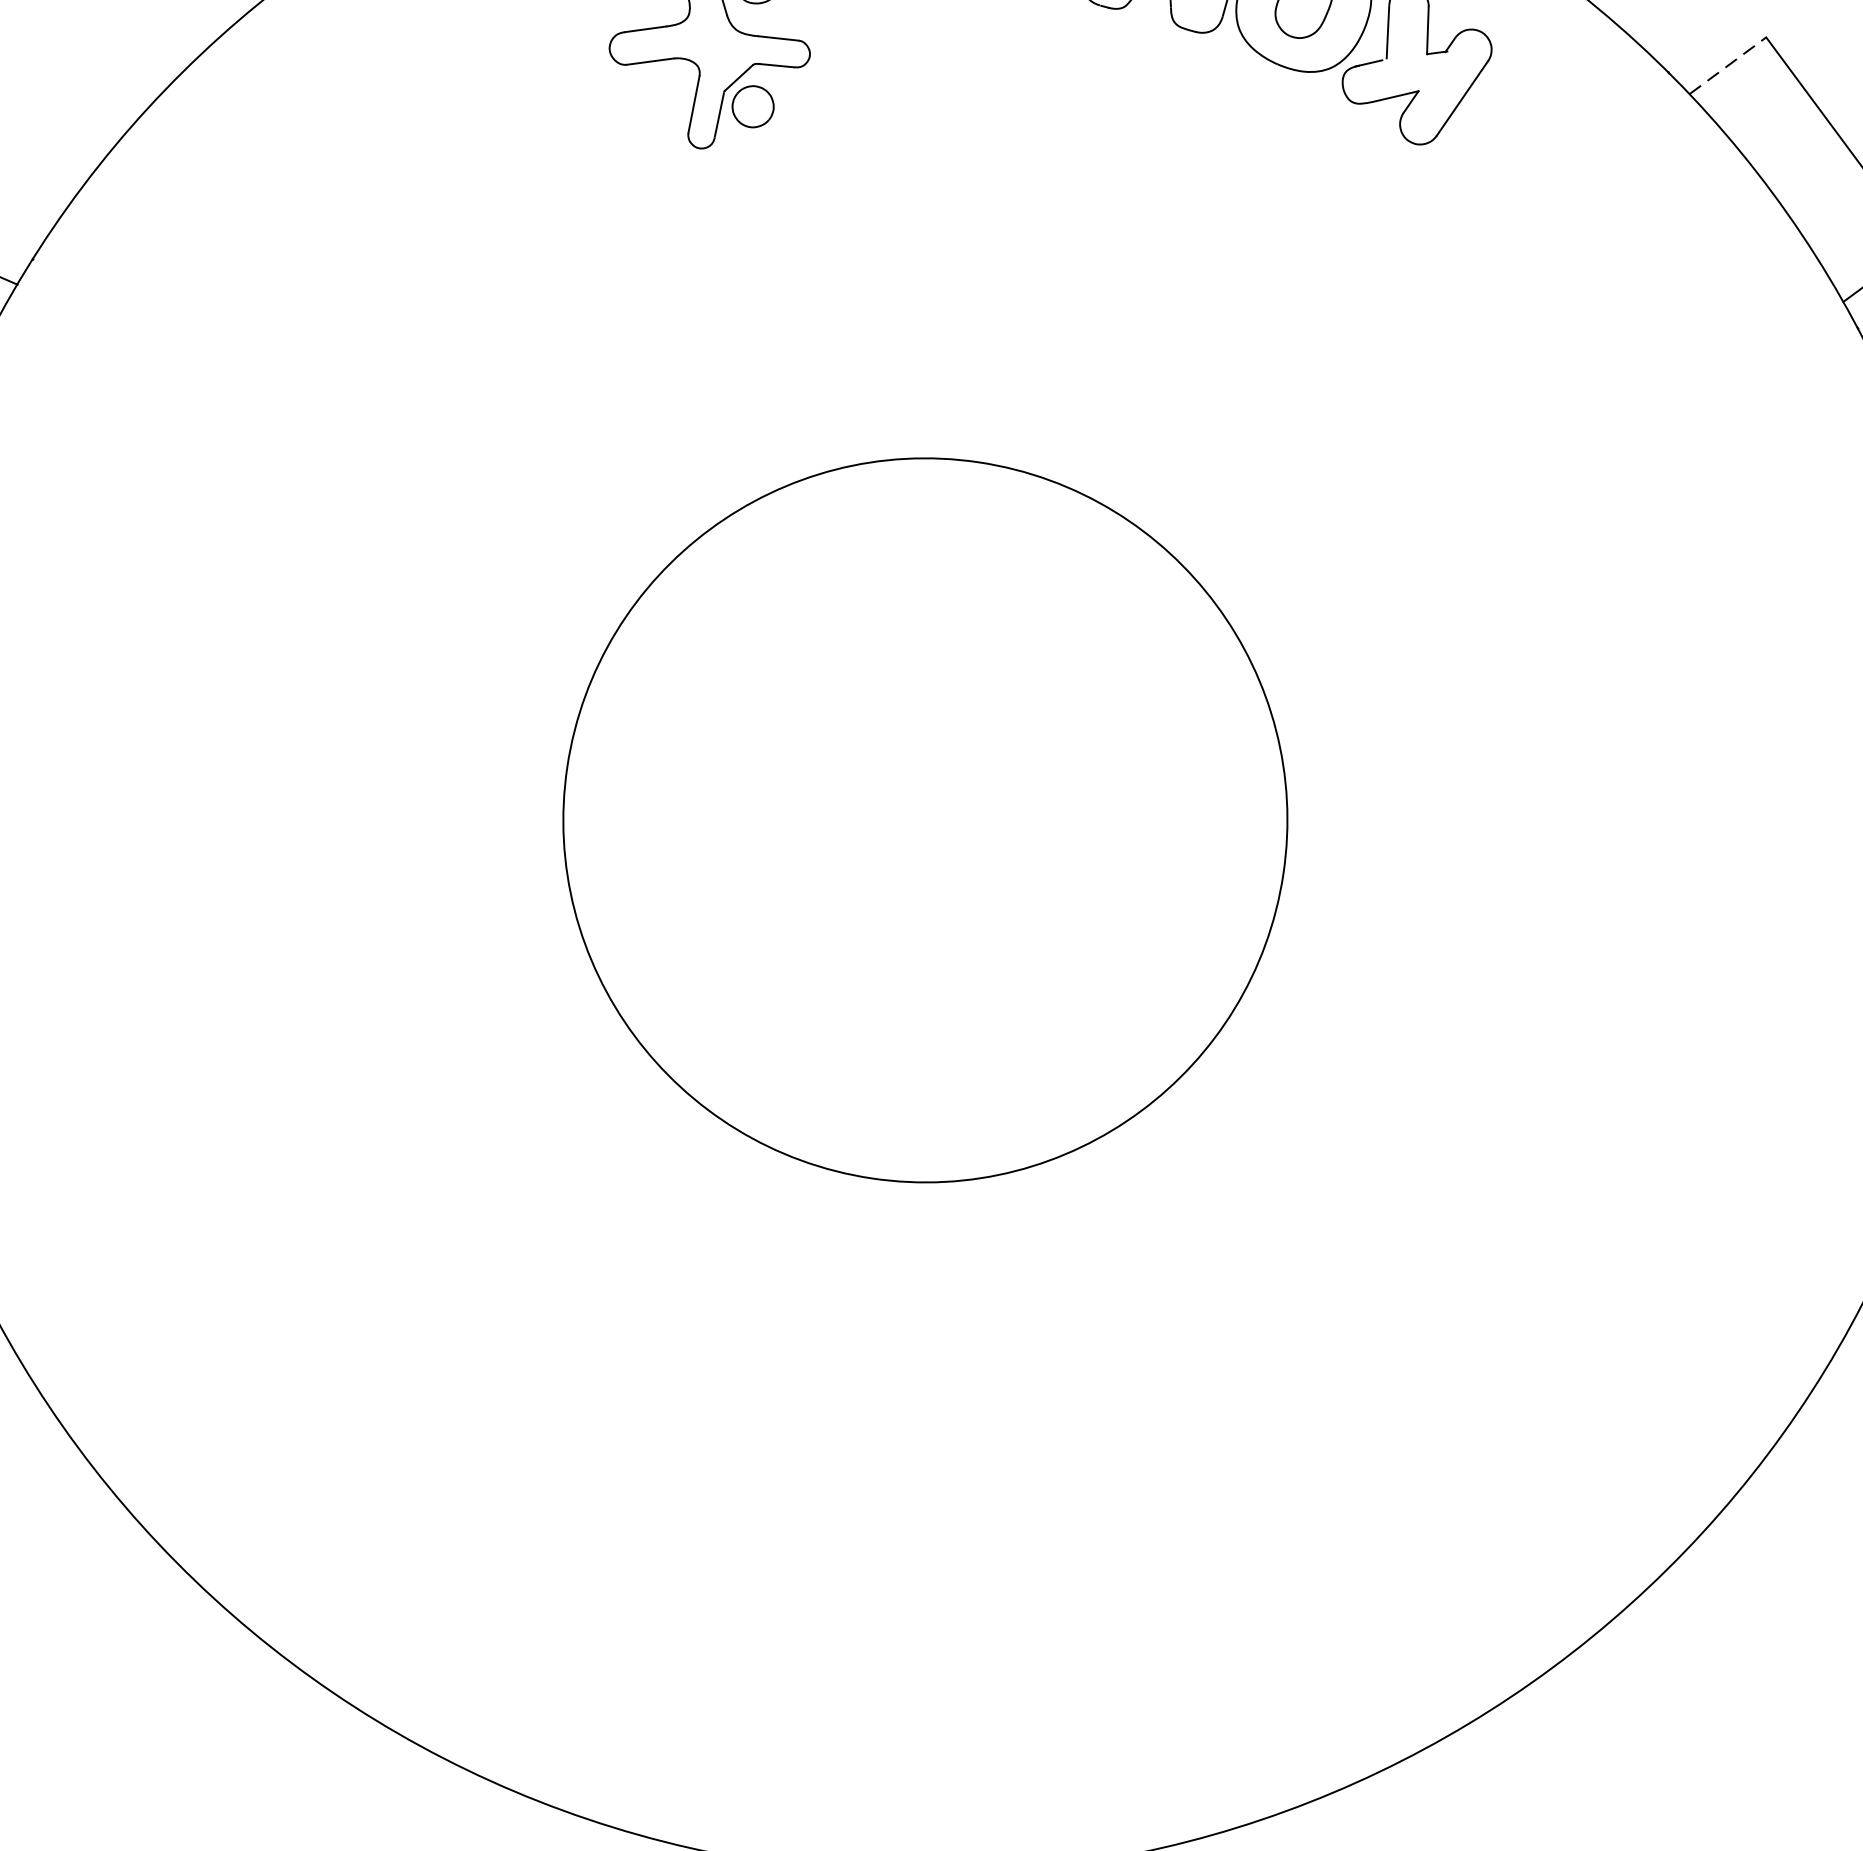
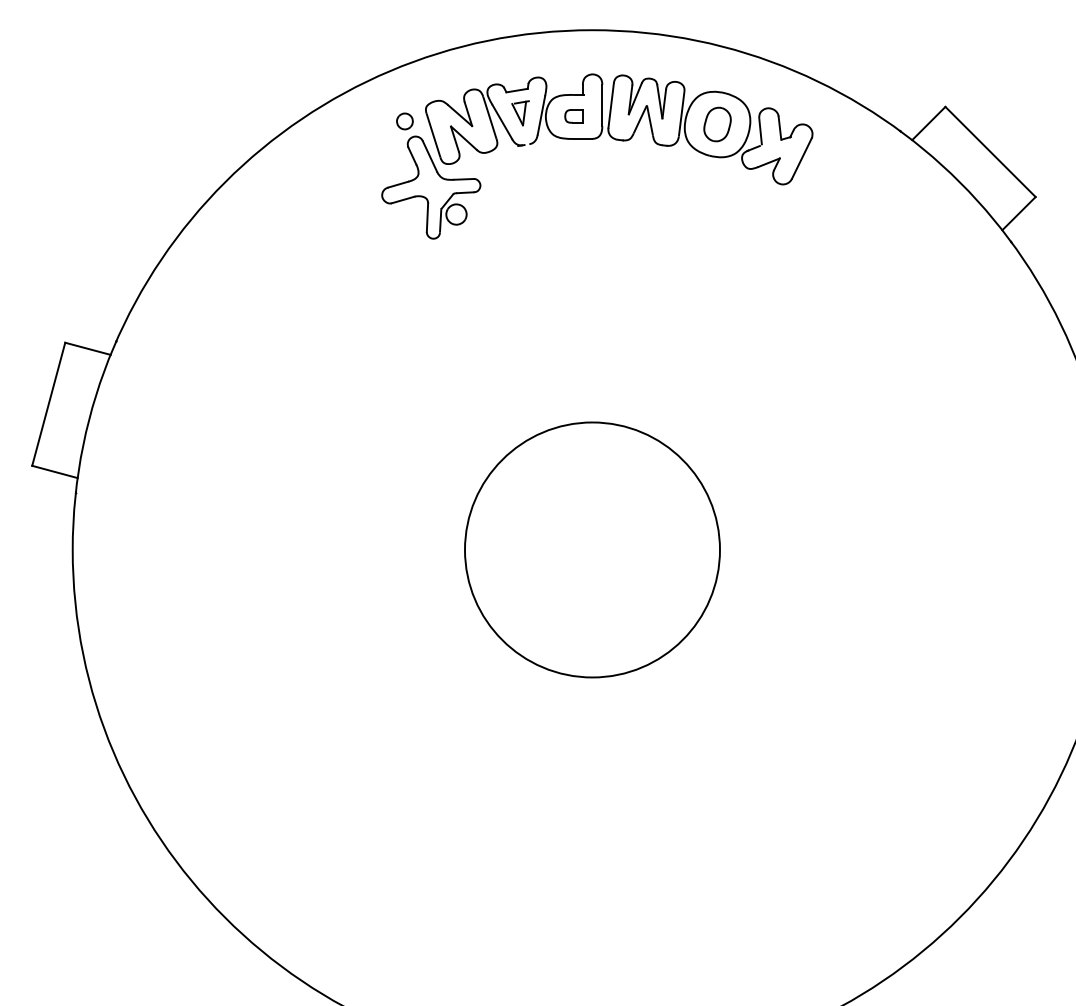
line: (1727, 65) -> (928, 123), dashed -> solid
circle: (925, 819) -> (592, 549), size x0.71

